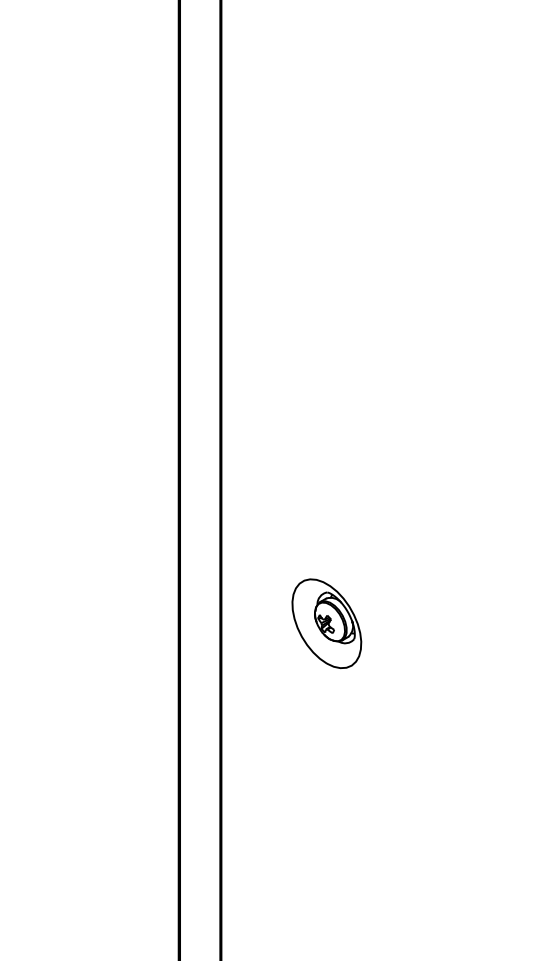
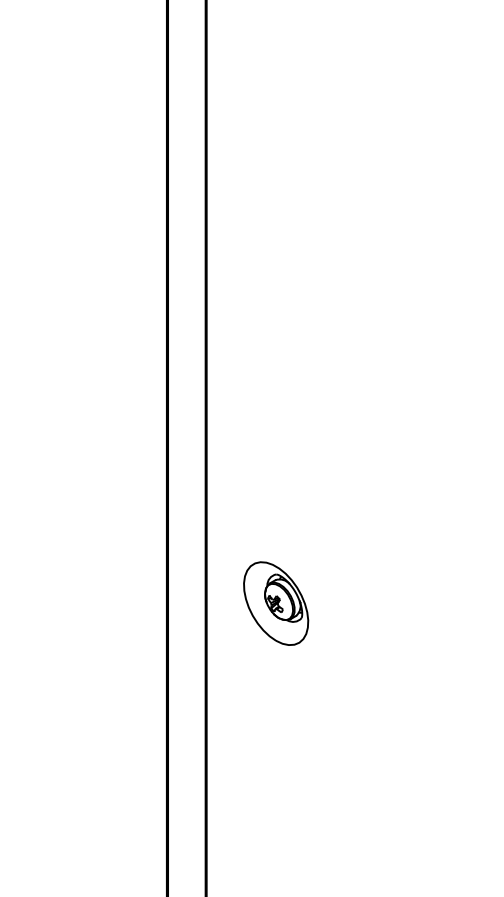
part: (326, 623) -> (275, 603), moved

